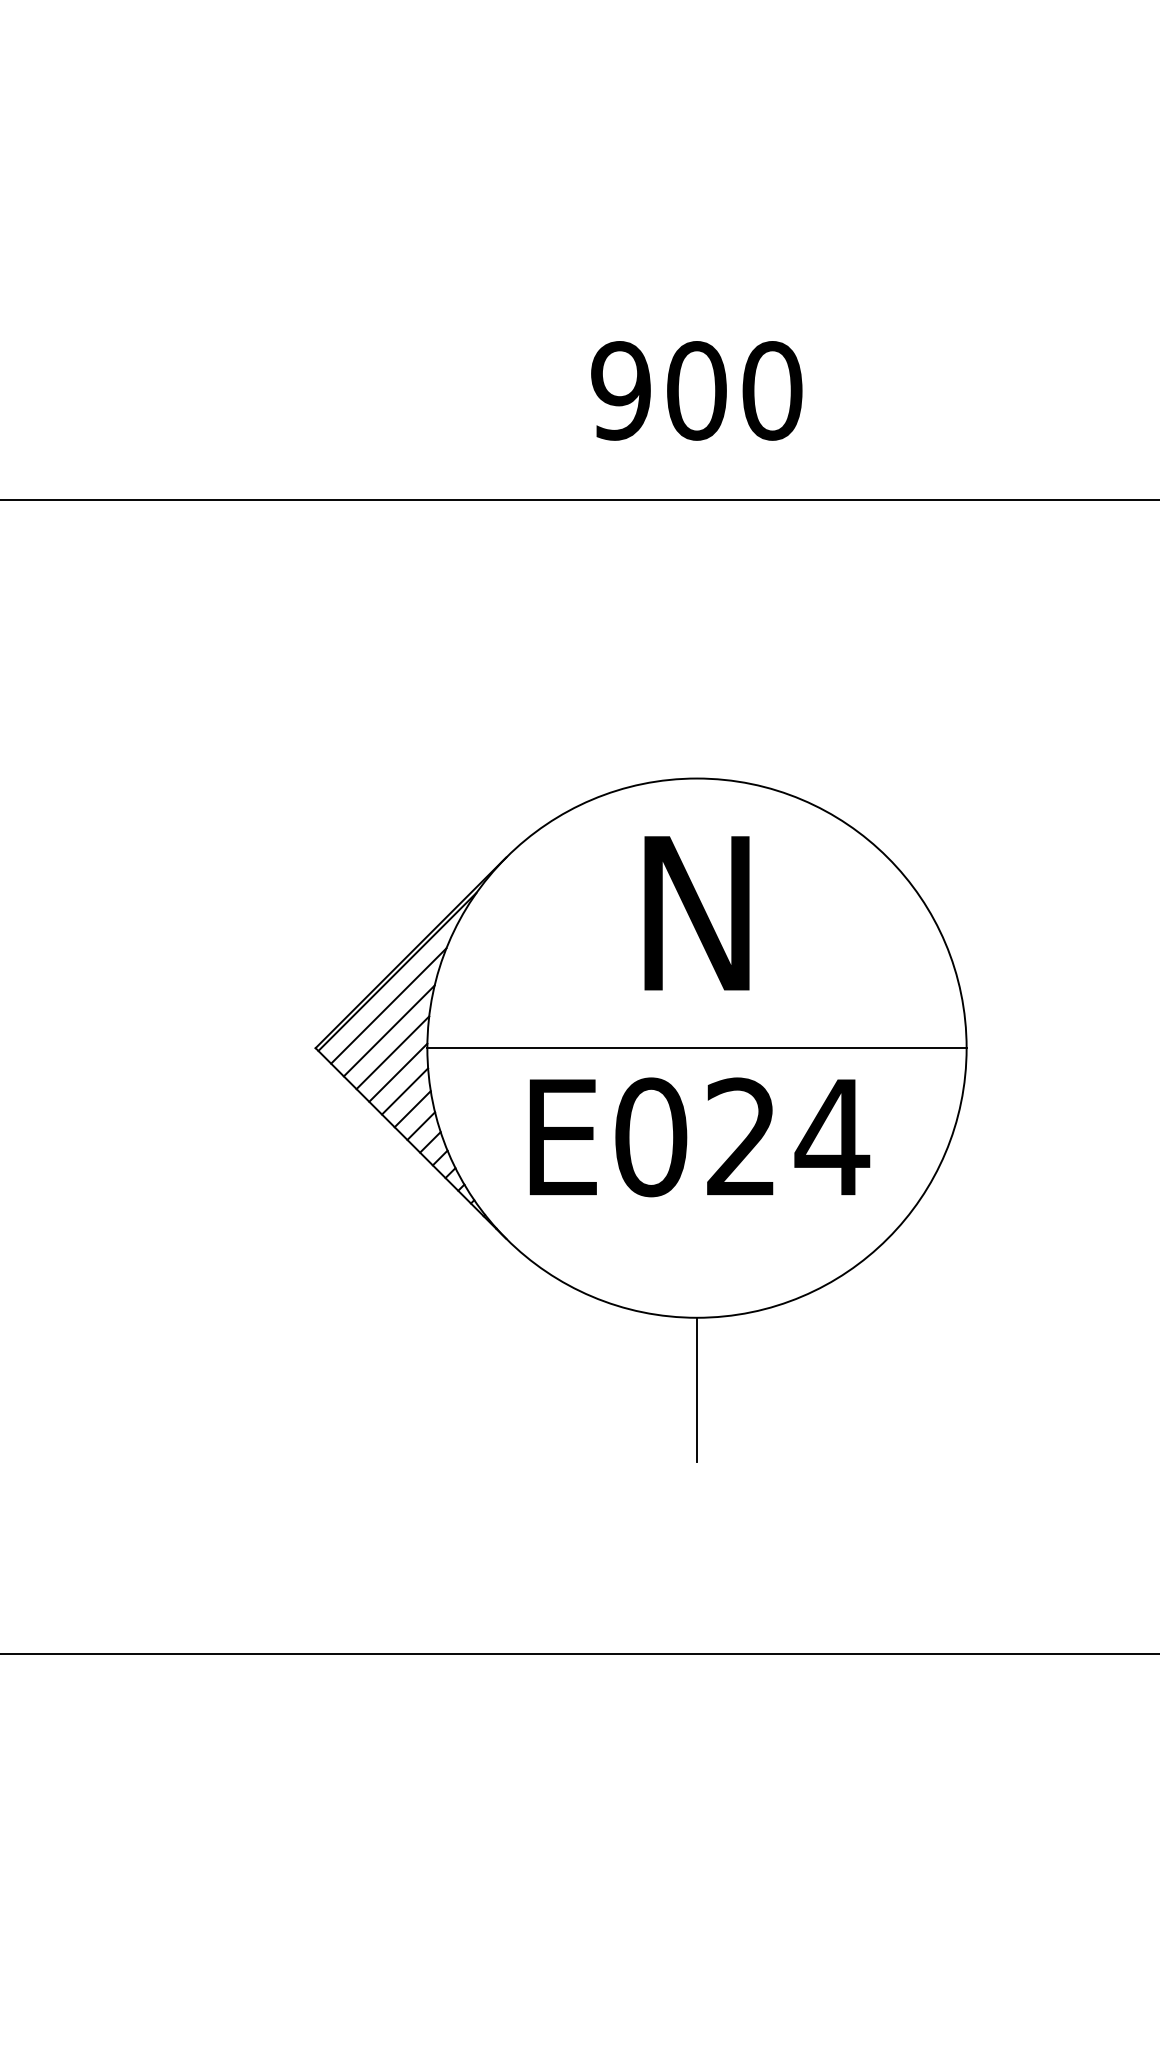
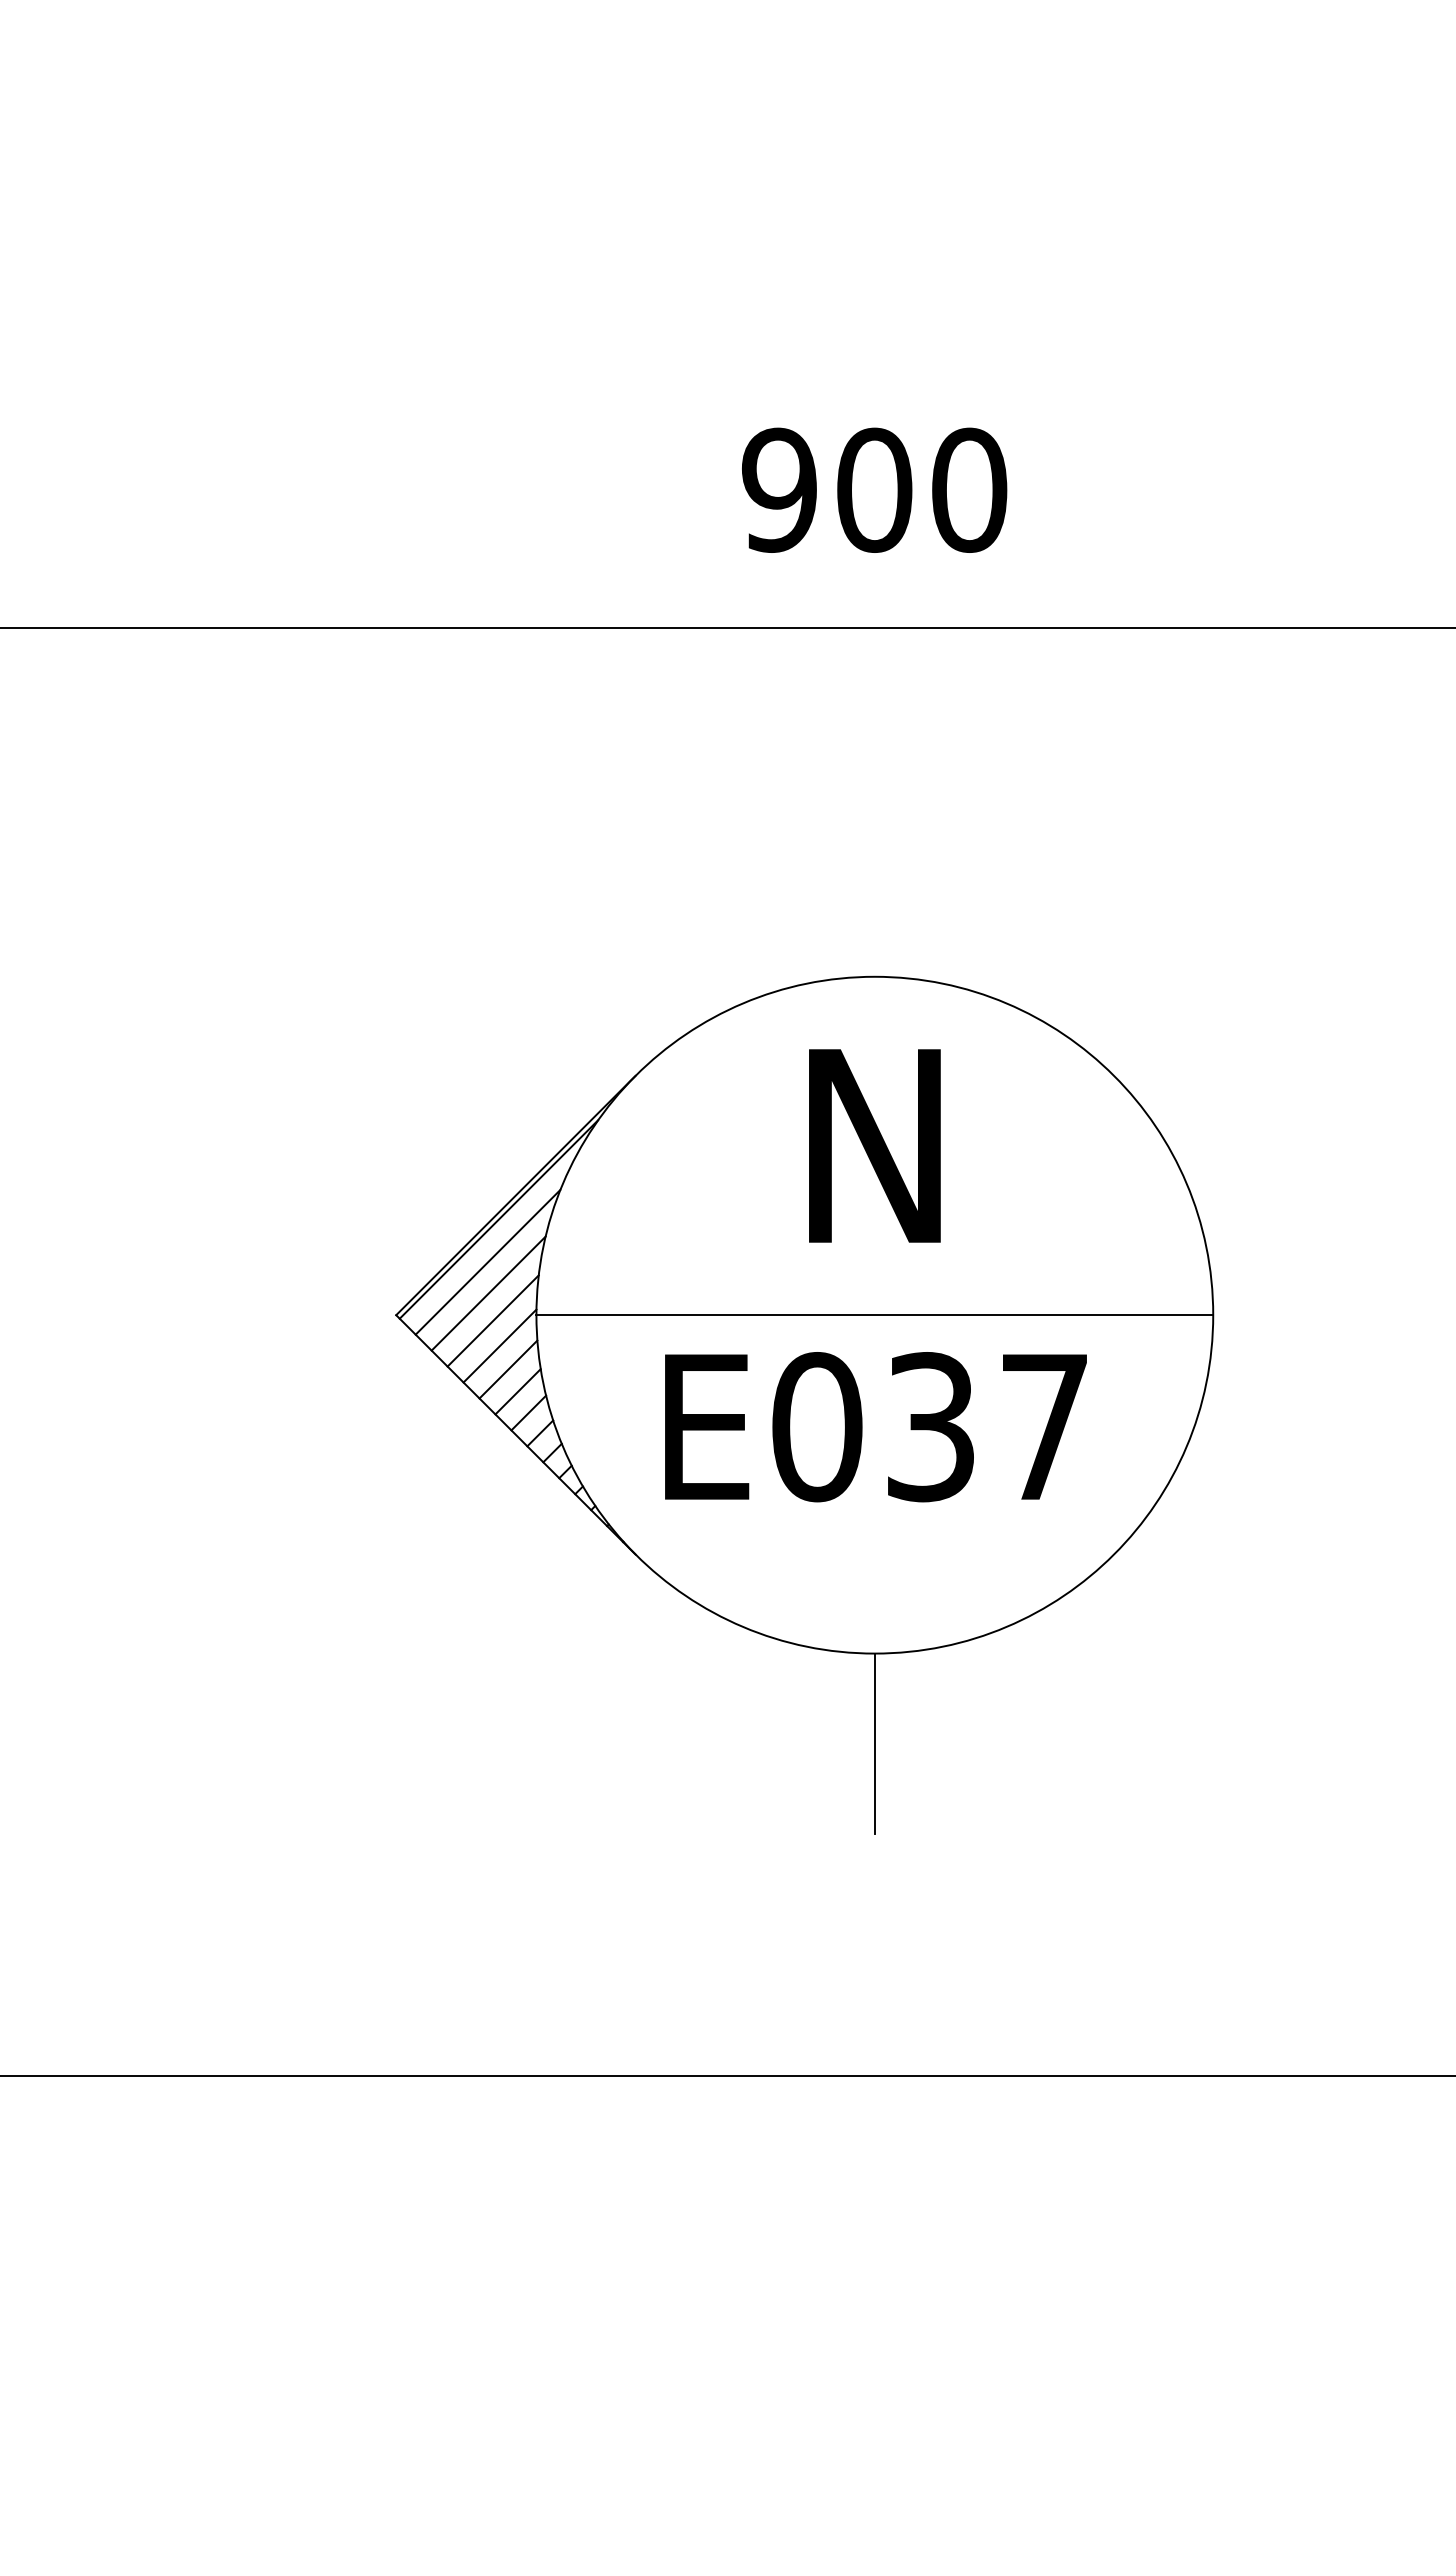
text: (788, 1137) -> (989, 1427), E024 -> E037

